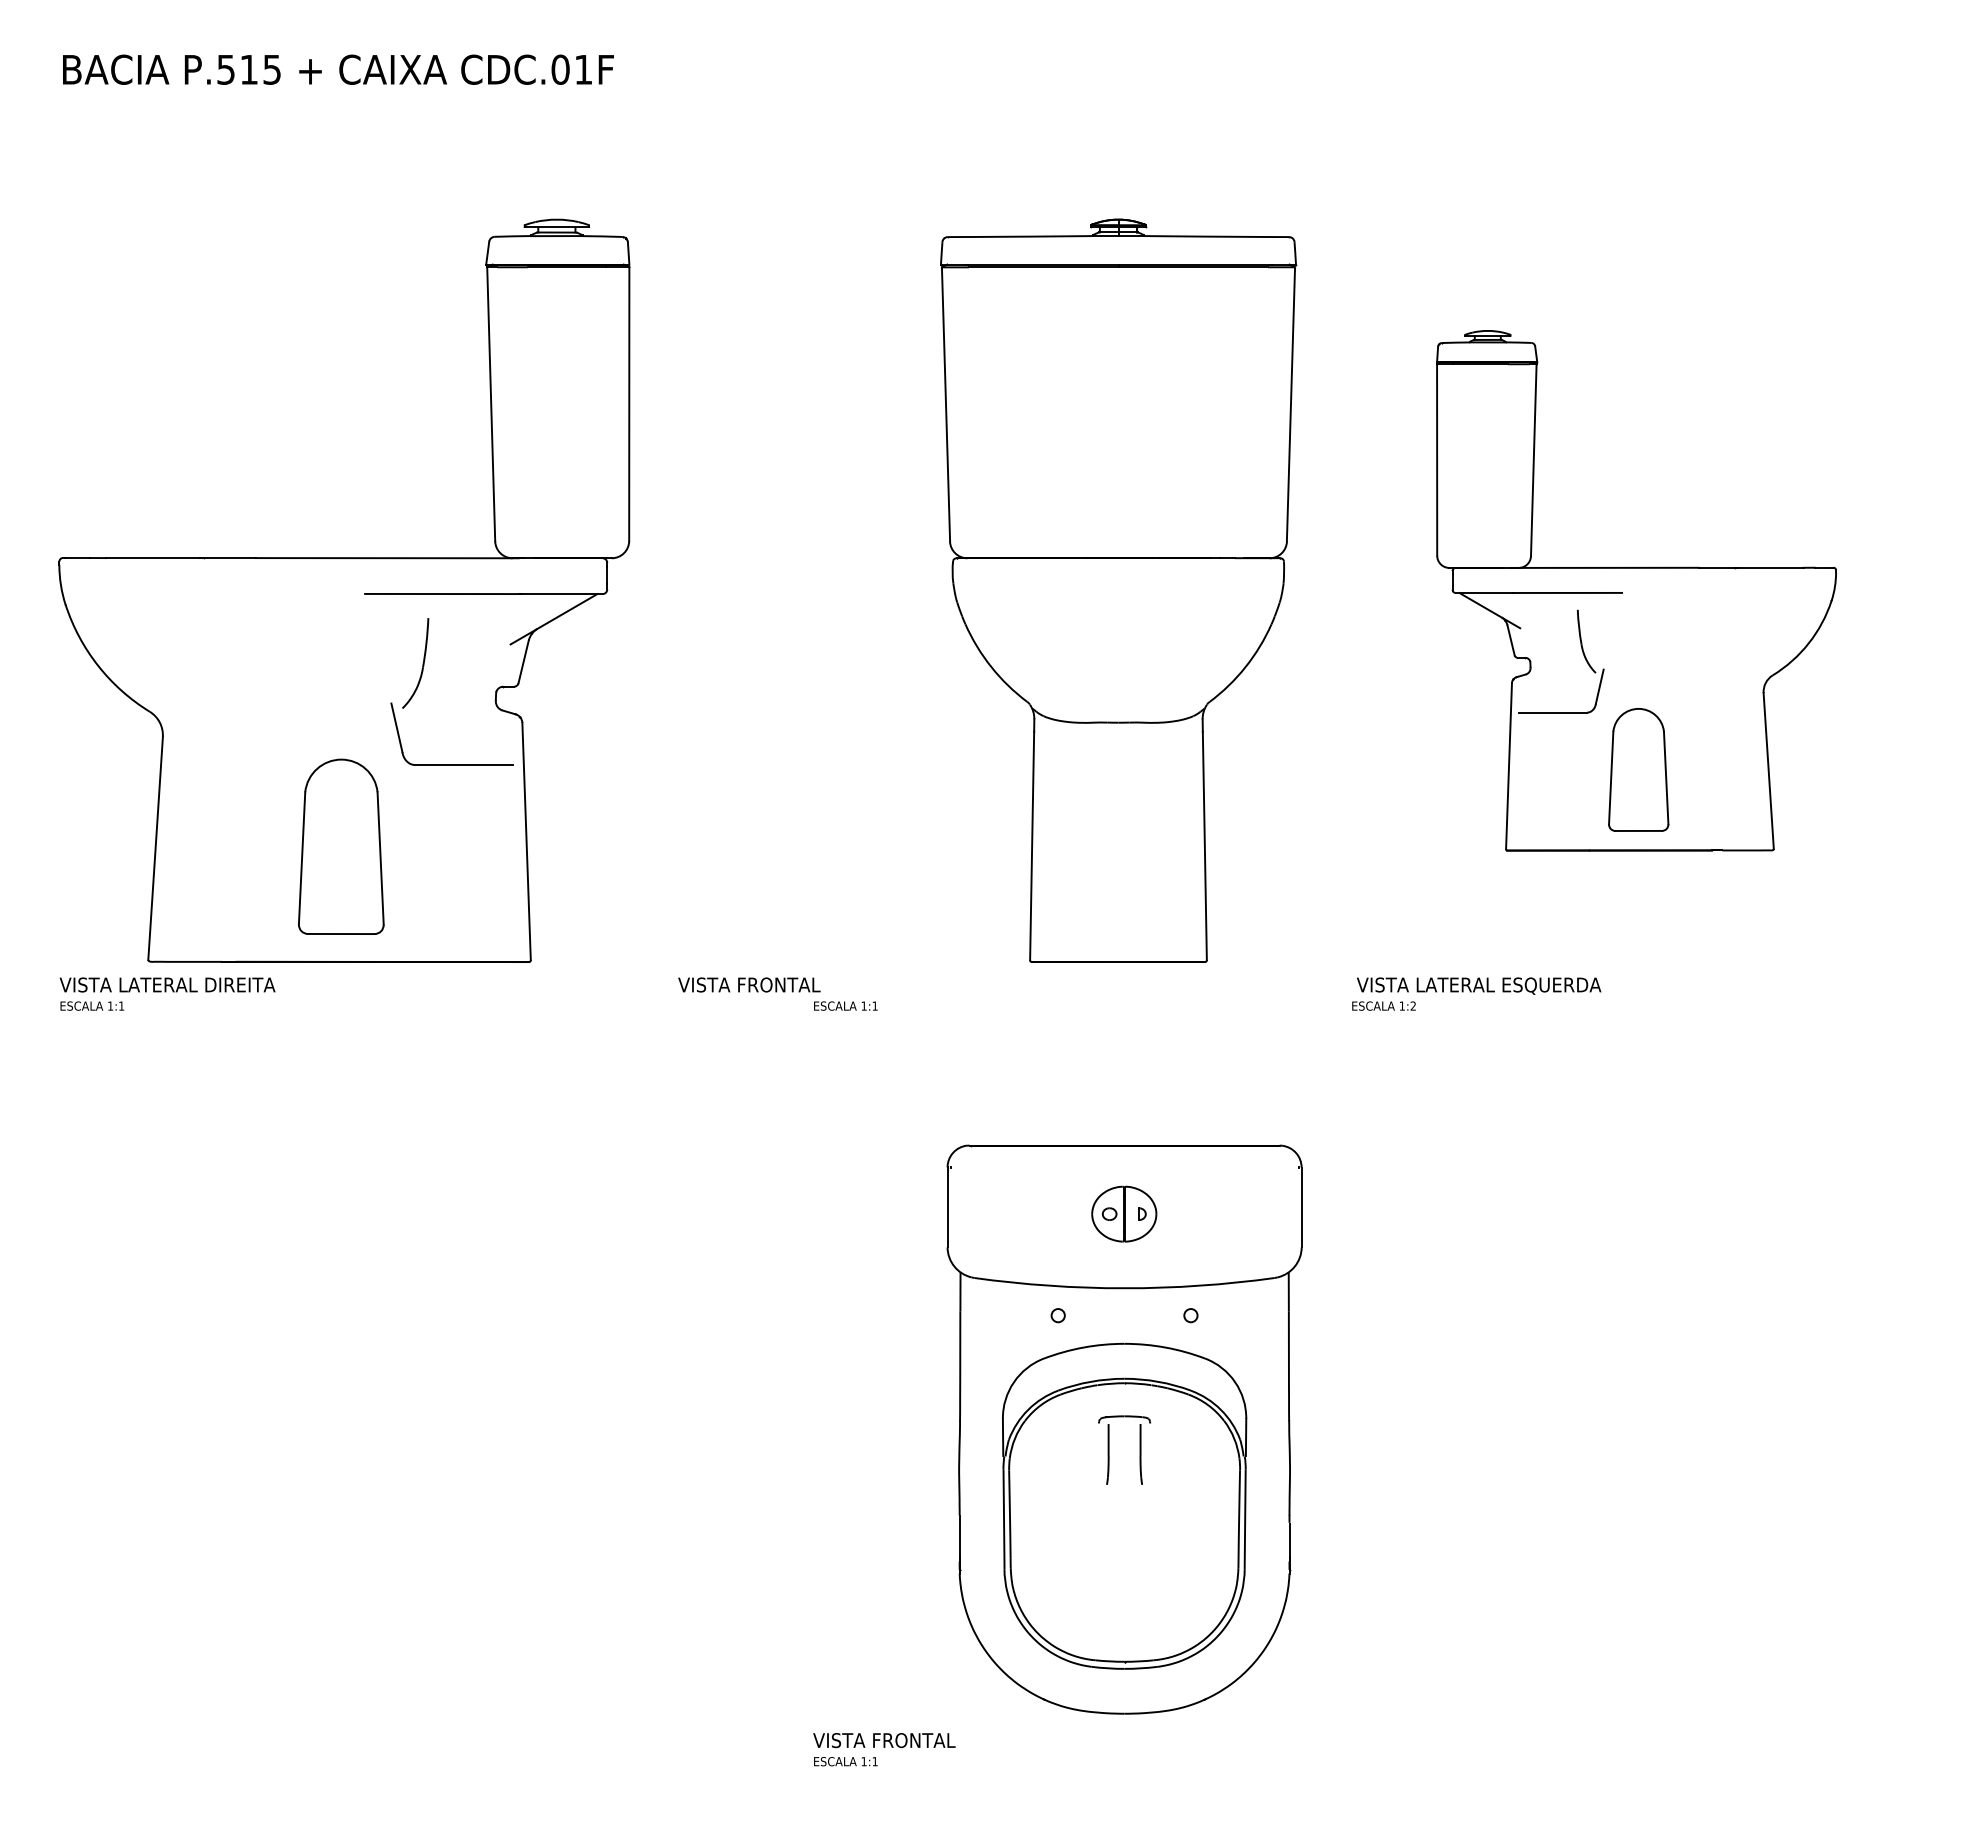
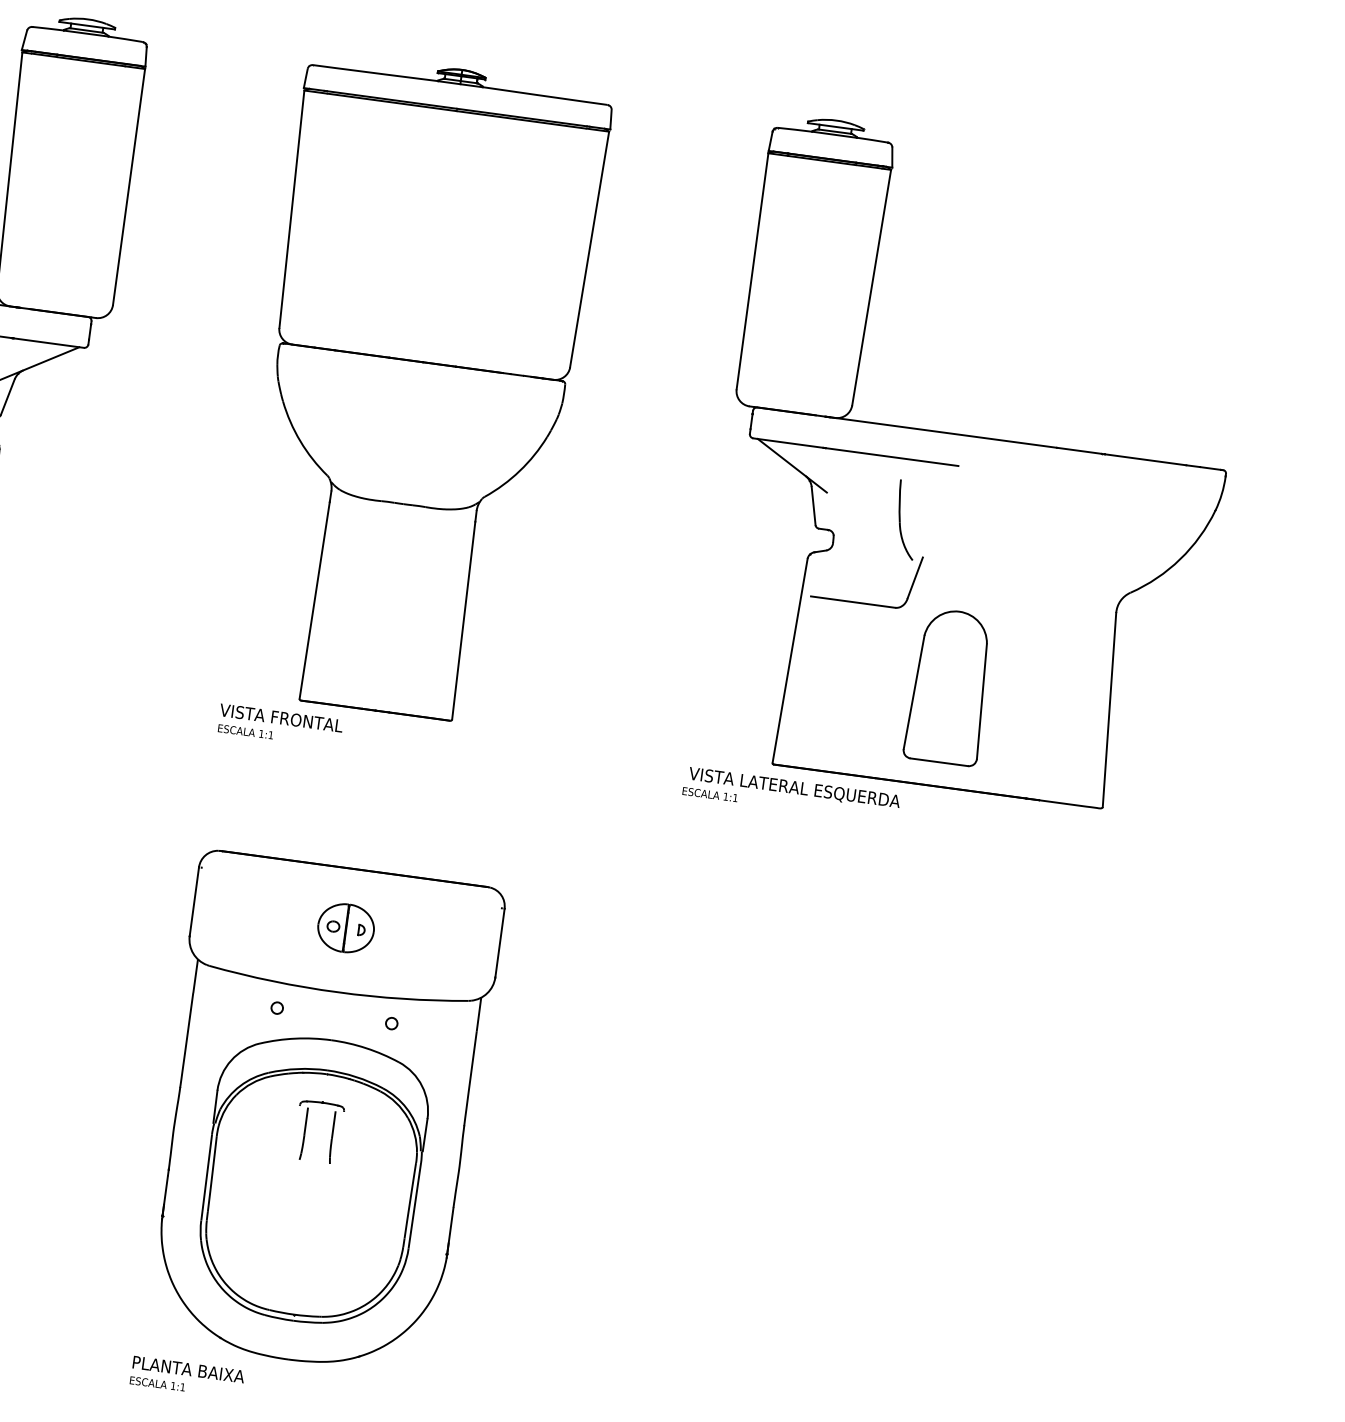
part: (1118, 590) -> (419, 390), moved
part: (1636, 590) -> (976, 465), size x1.43
text: (749, 984) -> (281, 717), moved
text: (1412, 1005) -> (734, 797), 1:2 -> 1:1
part: (1124, 1429) -> (321, 1114), moved
text: (884, 1740) -> (193, 1370), VISTA FRONTAL -> PLANTA BAIXA

